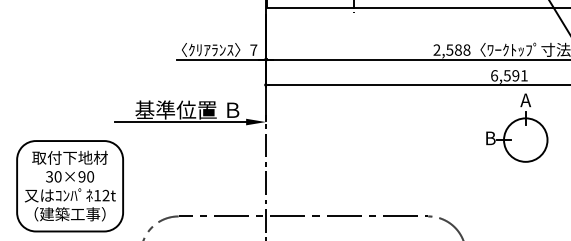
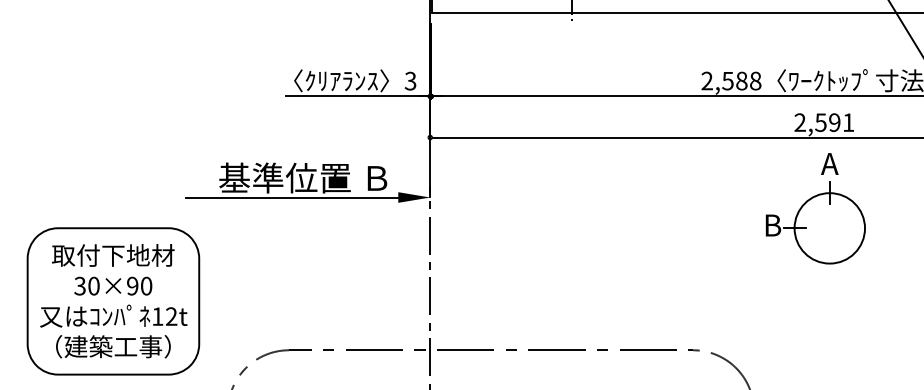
text: (253, 49) -> (410, 80), 7 -> 3
text: (494, 75) -> (800, 122), 6,591 -> 2,591
part: (517, 127) -> (816, 207), moved

